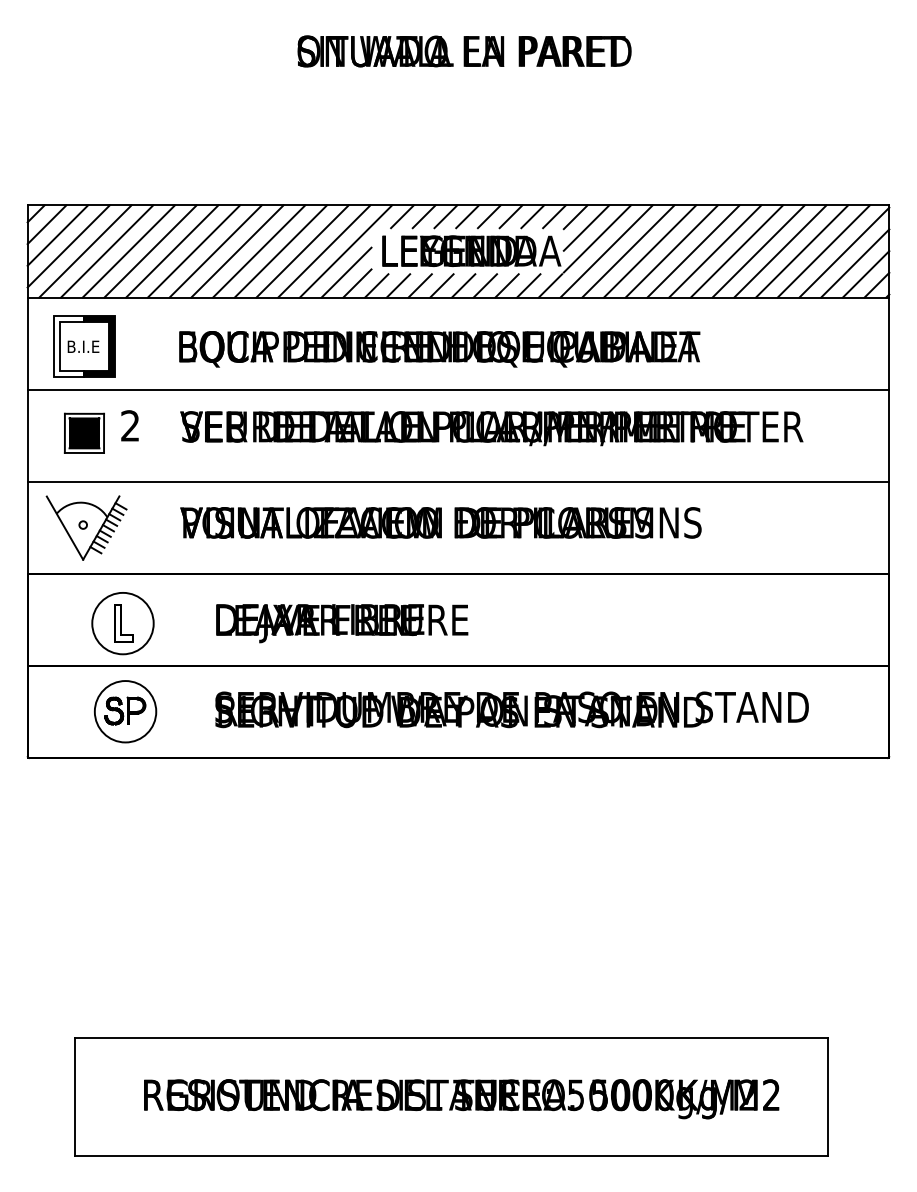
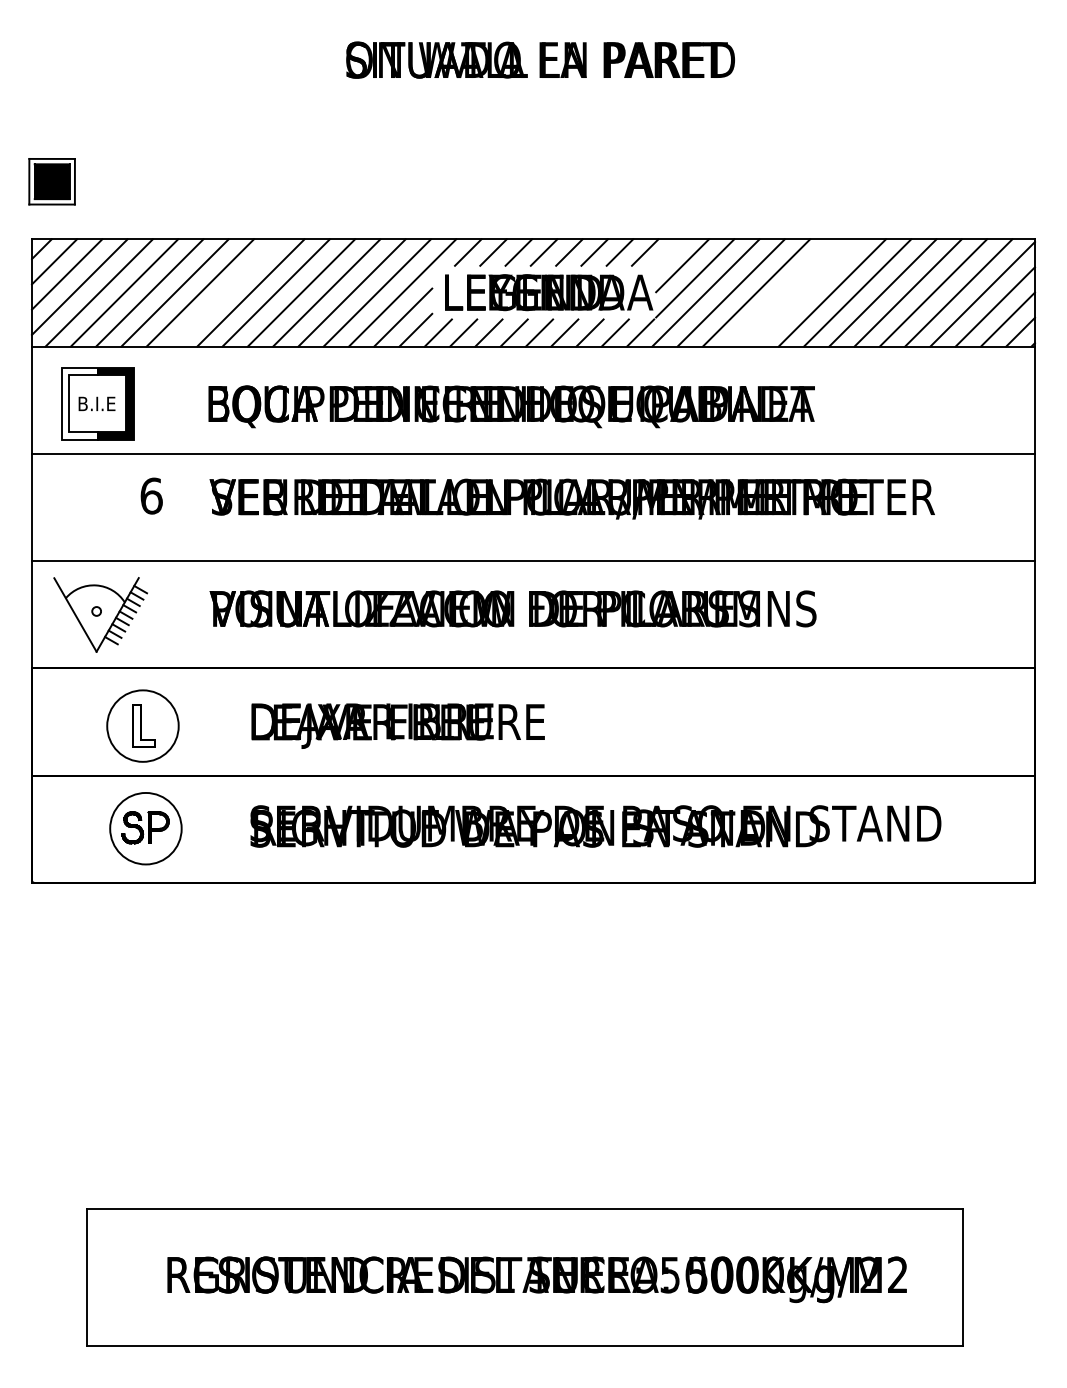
line: (575, 216) -> (669, 252), removed
line: (193, 251) -> (225, 292), removed
line: (671, 251) -> (781, 292), removed
line: (693, 251) -> (806, 292), removed
text: (130, 425) -> (151, 495), 2 -> 6
part: (83, 433) -> (51, 181), moved

